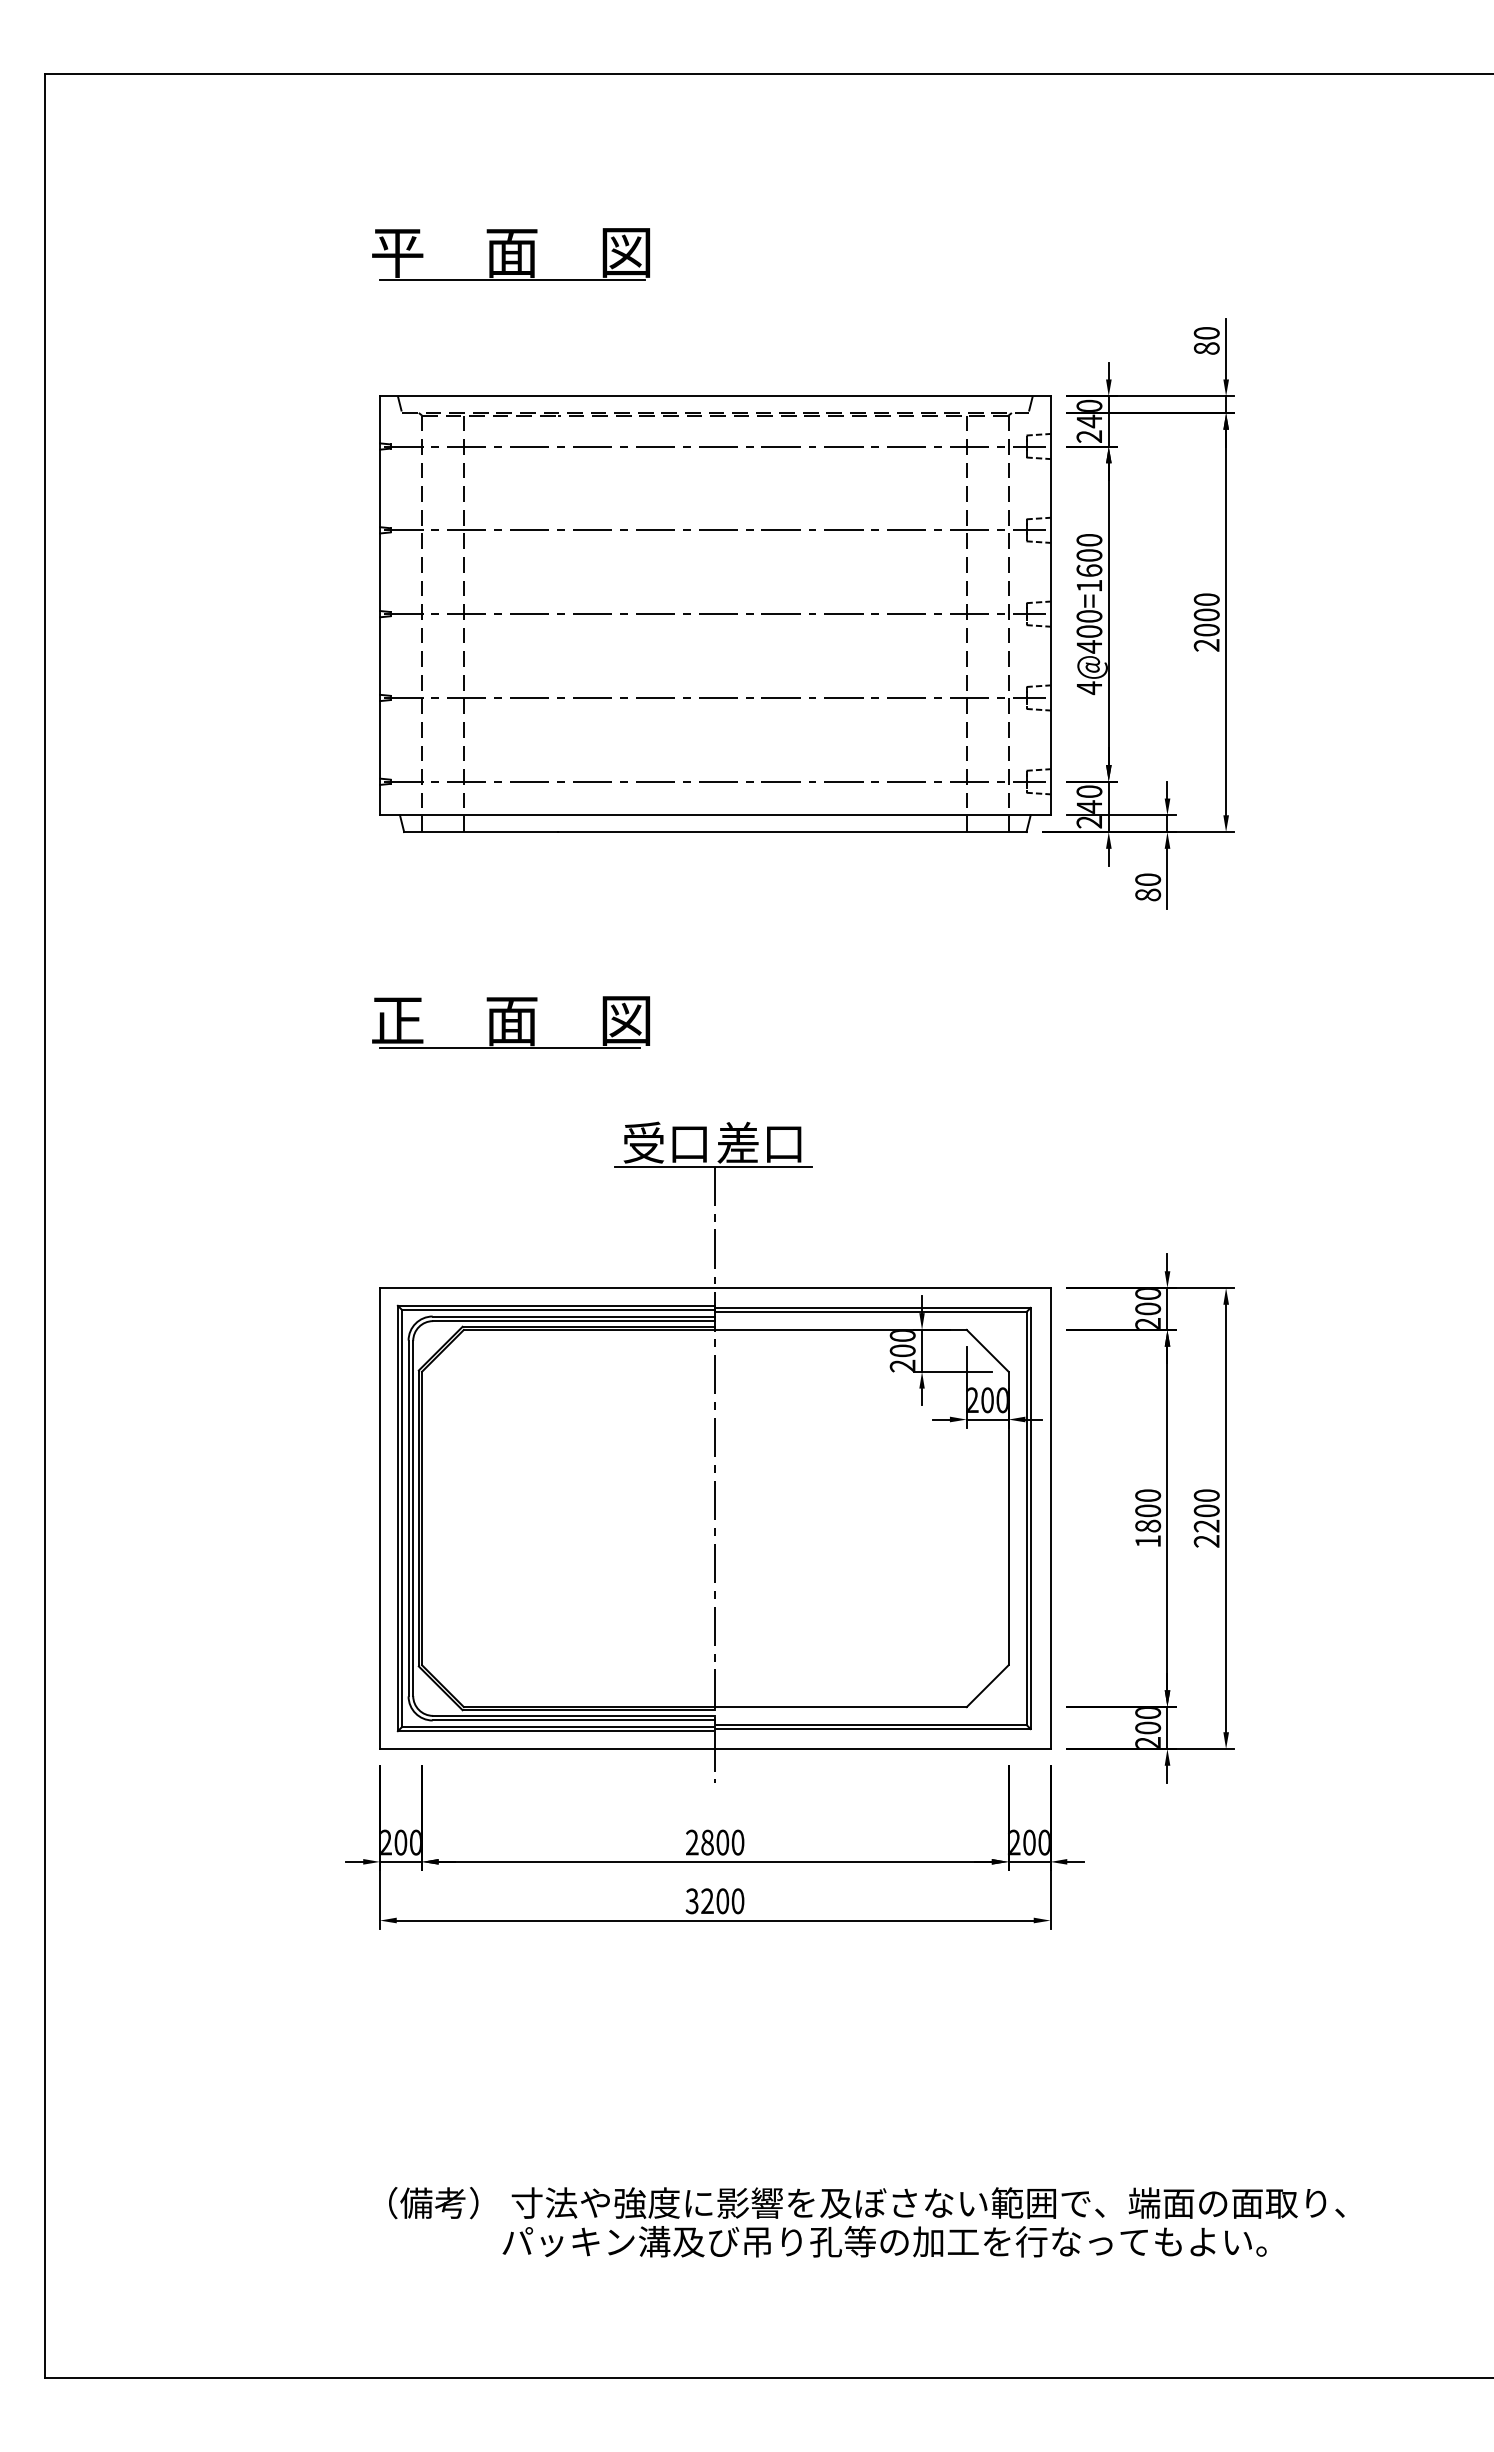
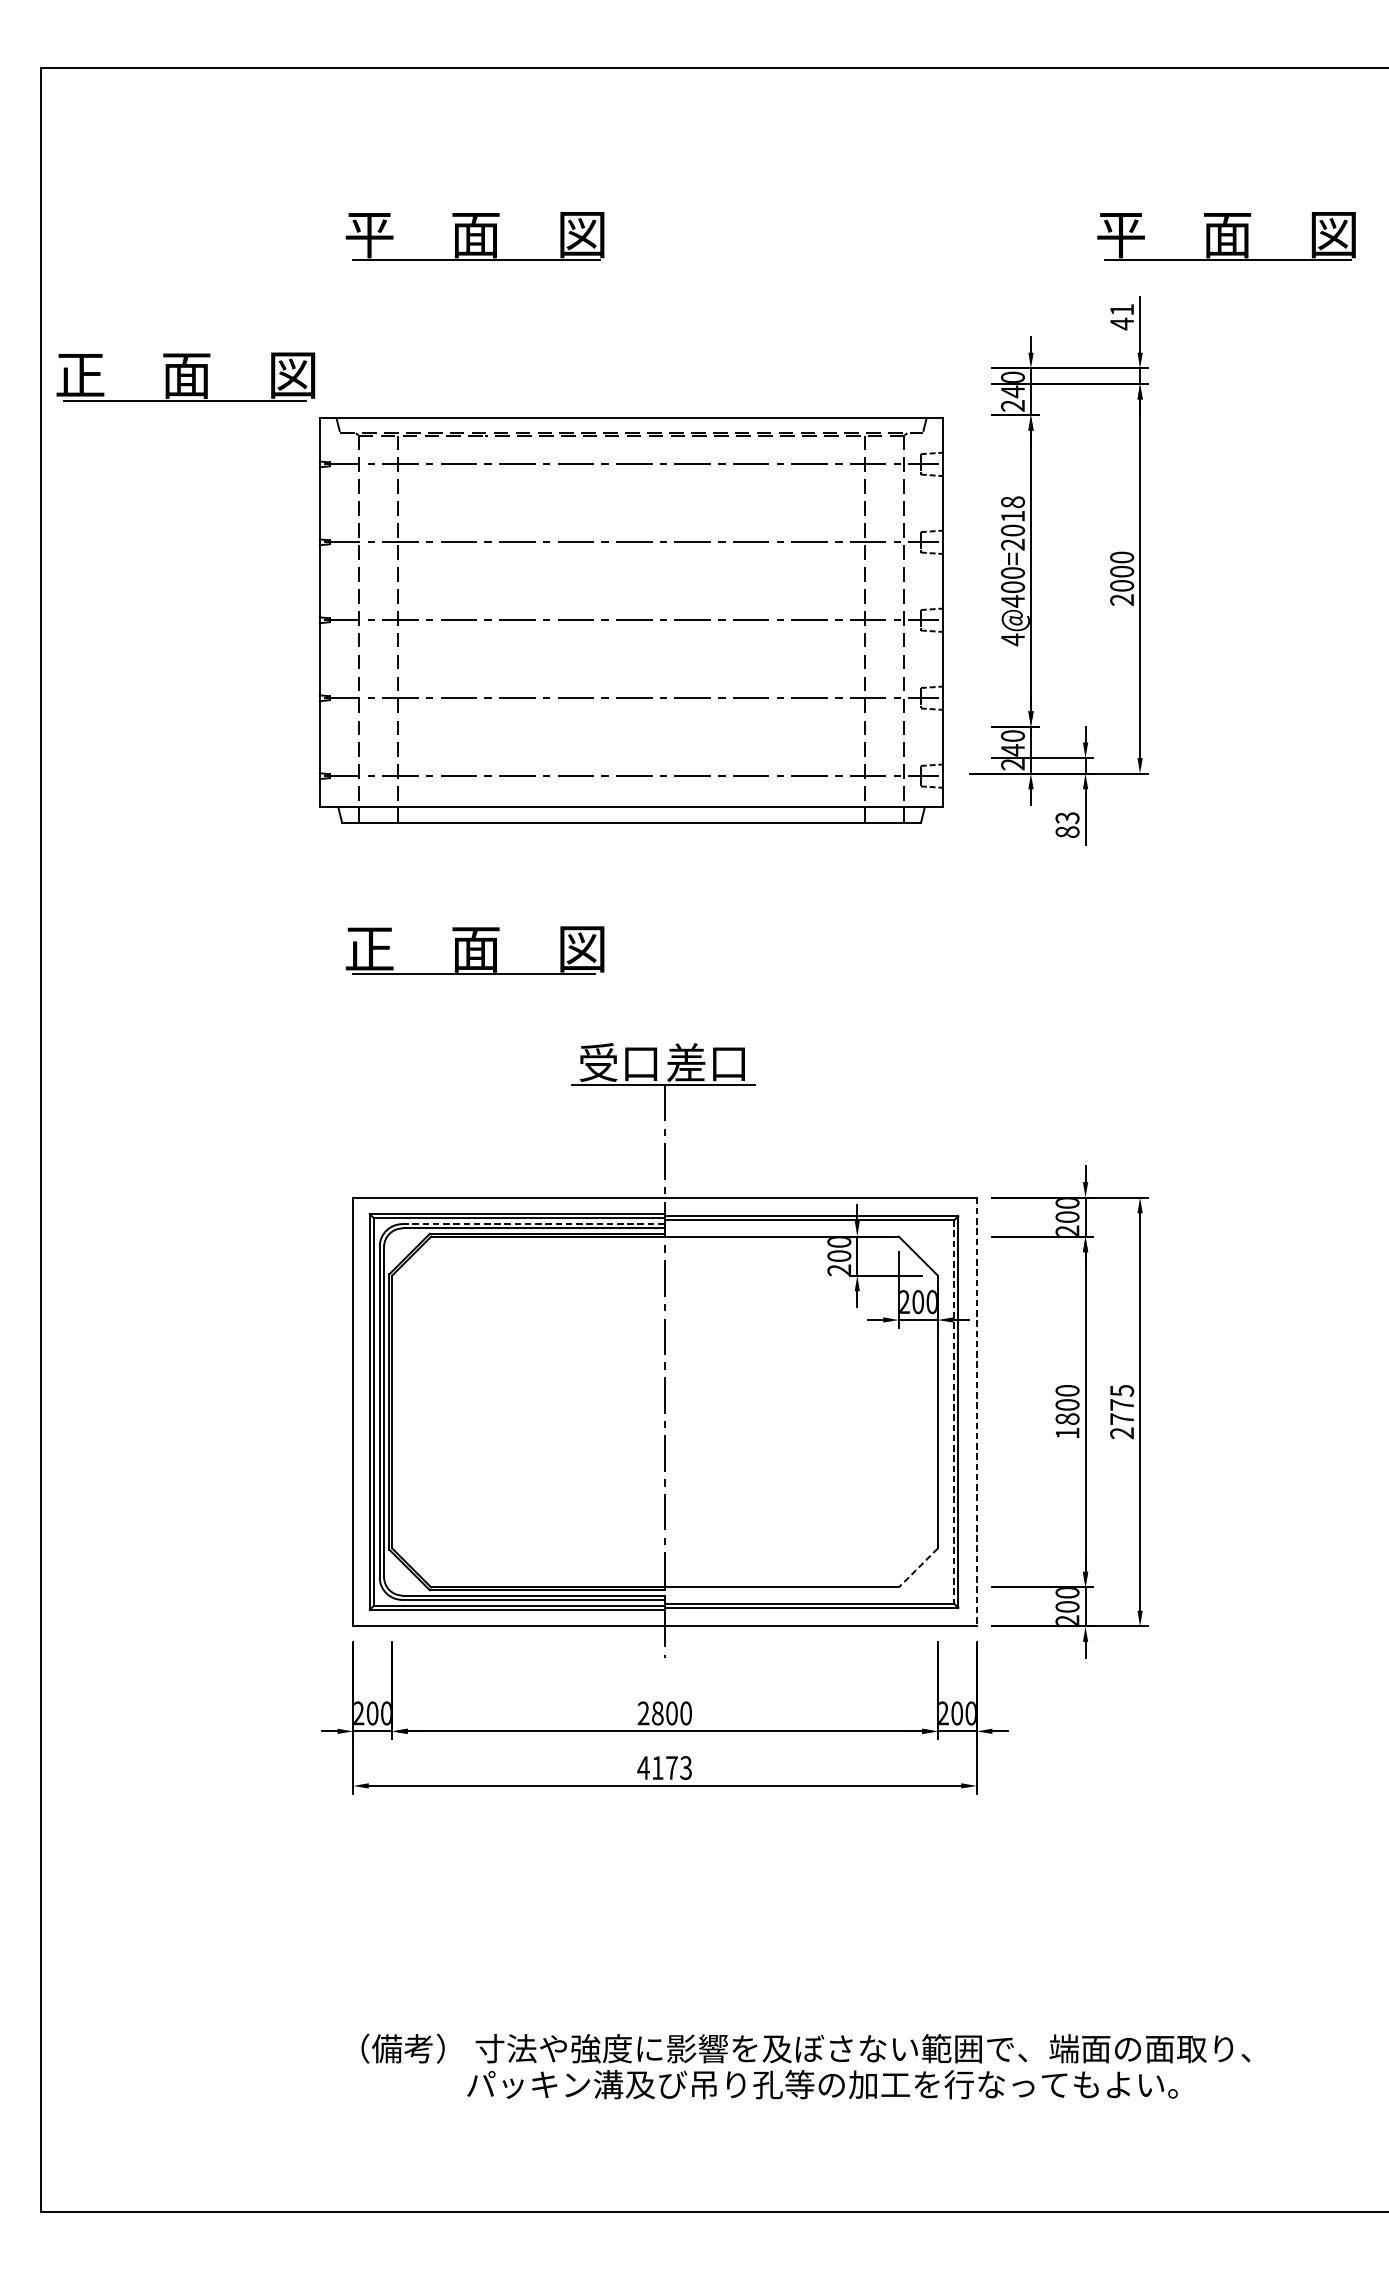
part: (1318, 254) -> (1225, 236), added
text: (1206, 341) -> (1121, 317), 80 -> 41
part: (199, 405) -> (185, 376), added
text: (1089, 563) -> (1013, 523), 4@400=1600 -> 4@400=2018
part: (715, 613) -> (631, 619), moved
text: (1147, 879) -> (1066, 817), 80 -> 83
line: (574, 1316) -> (534, 1224), solid -> dashed
text: (1206, 1510) -> (1121, 1404), 2200 -> 2775
line: (1026, 1519) -> (954, 1412), solid -> dashed
line: (1050, 1519) -> (976, 1412), solid -> dashed
line: (987, 1686) -> (918, 1568), solid -> dashed
text: (714, 1901) -> (664, 1768), 3200 -> 4173

